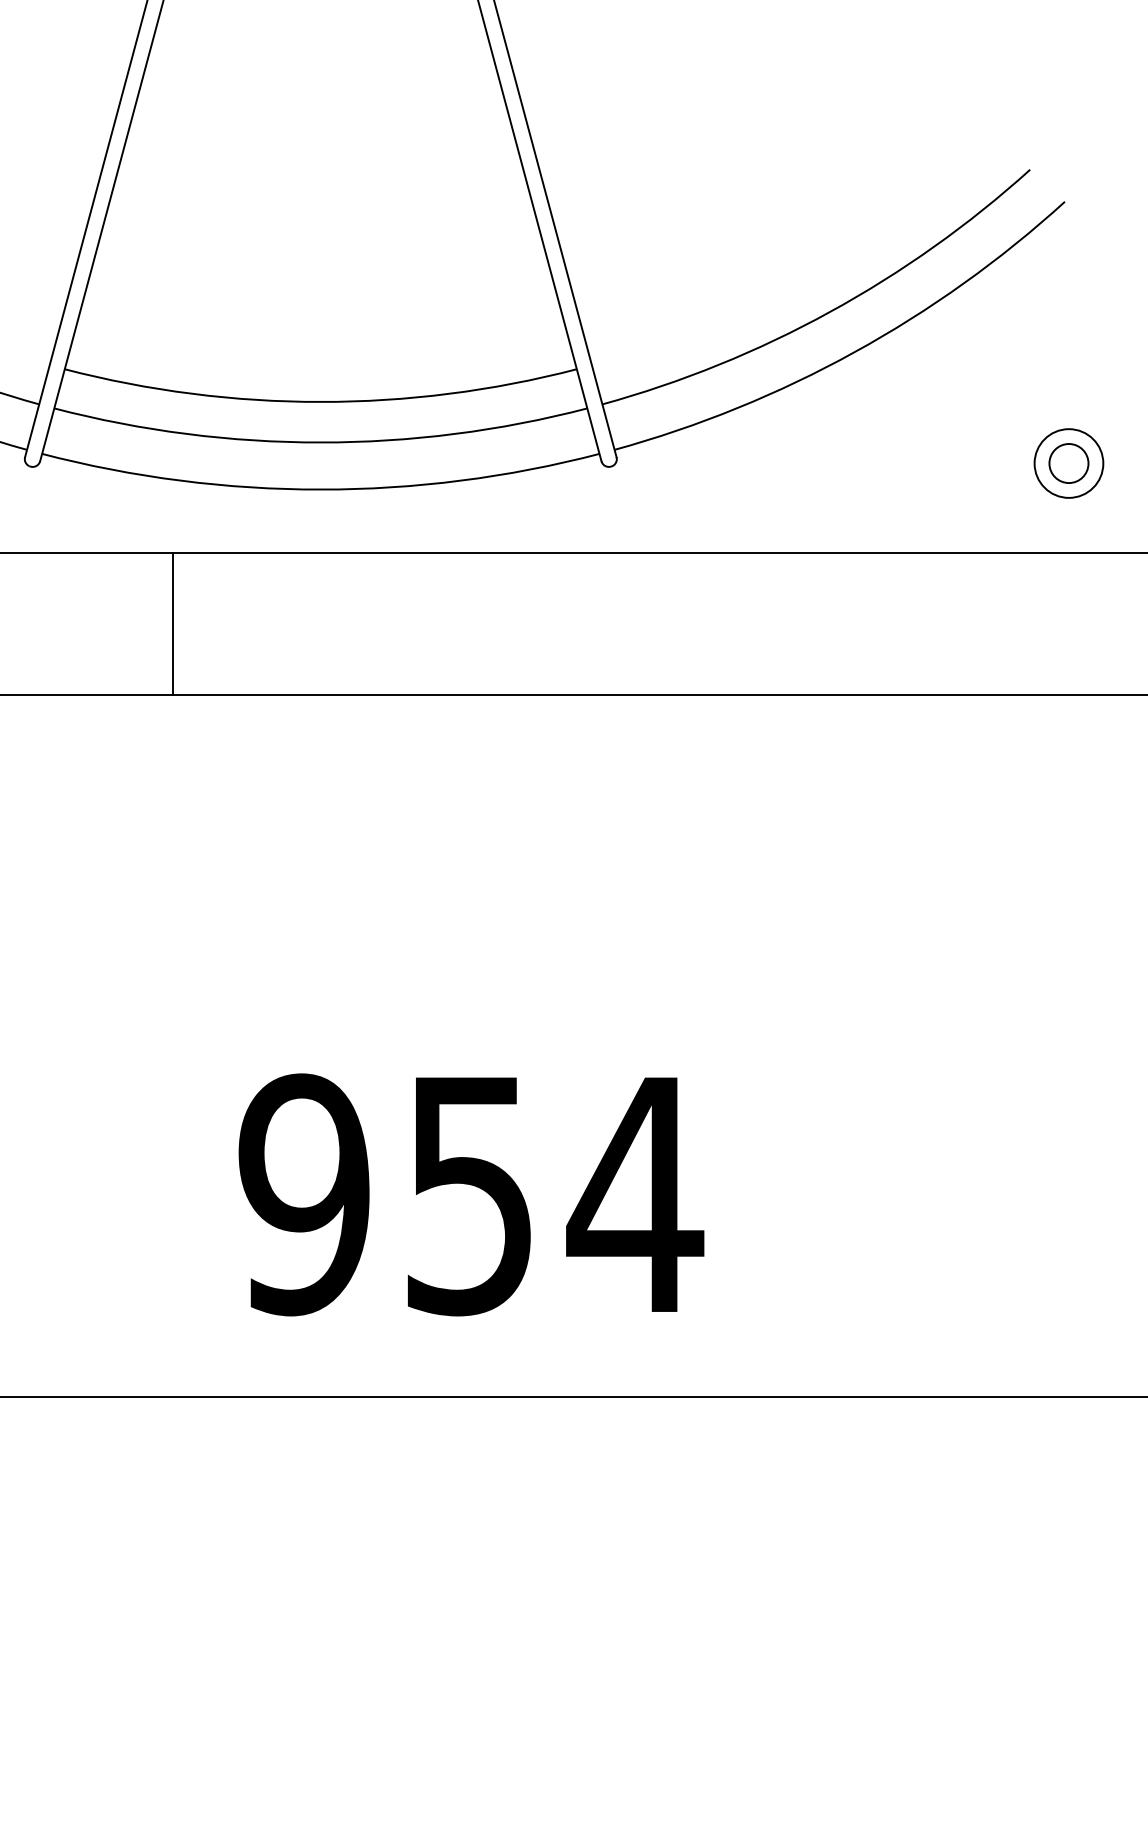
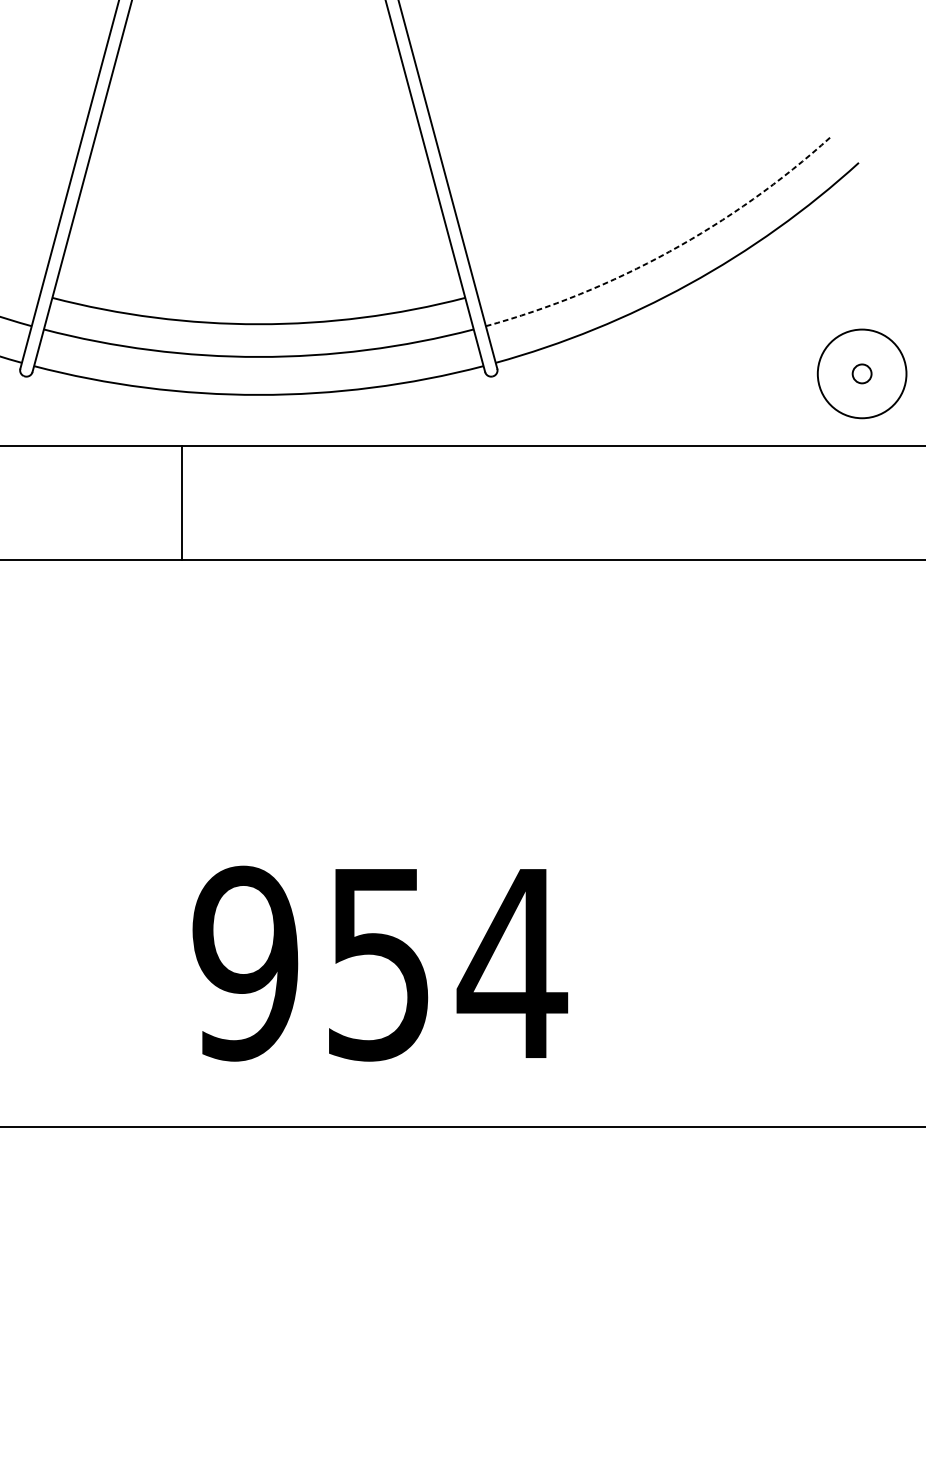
arc: (830, 312) -> (669, 252), solid -> dashed
circle: (1068, 463) -> (861, 373), size x0.6
circle: (1068, 463) -> (861, 373), size x1.6
line: (173, 623) -> (181, 502), moved

